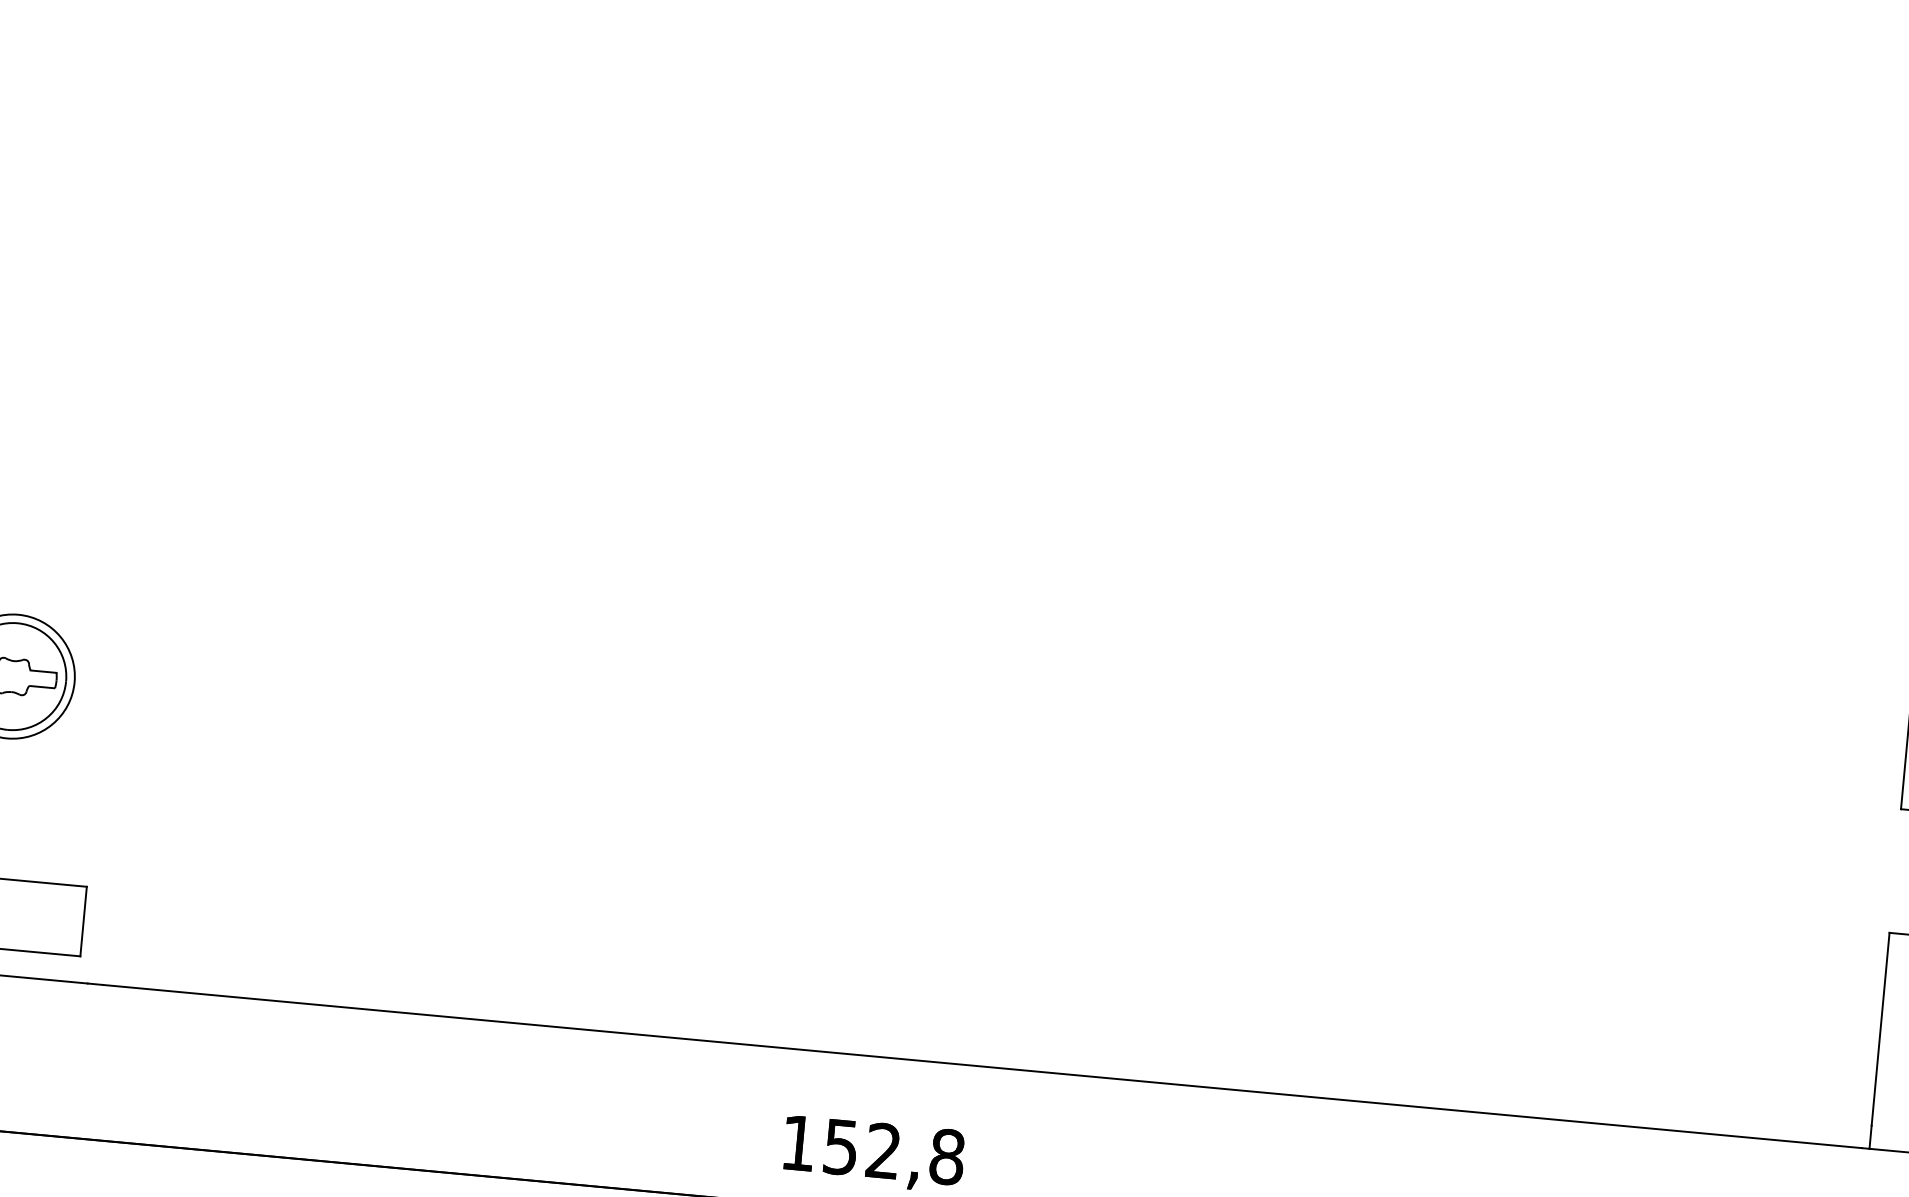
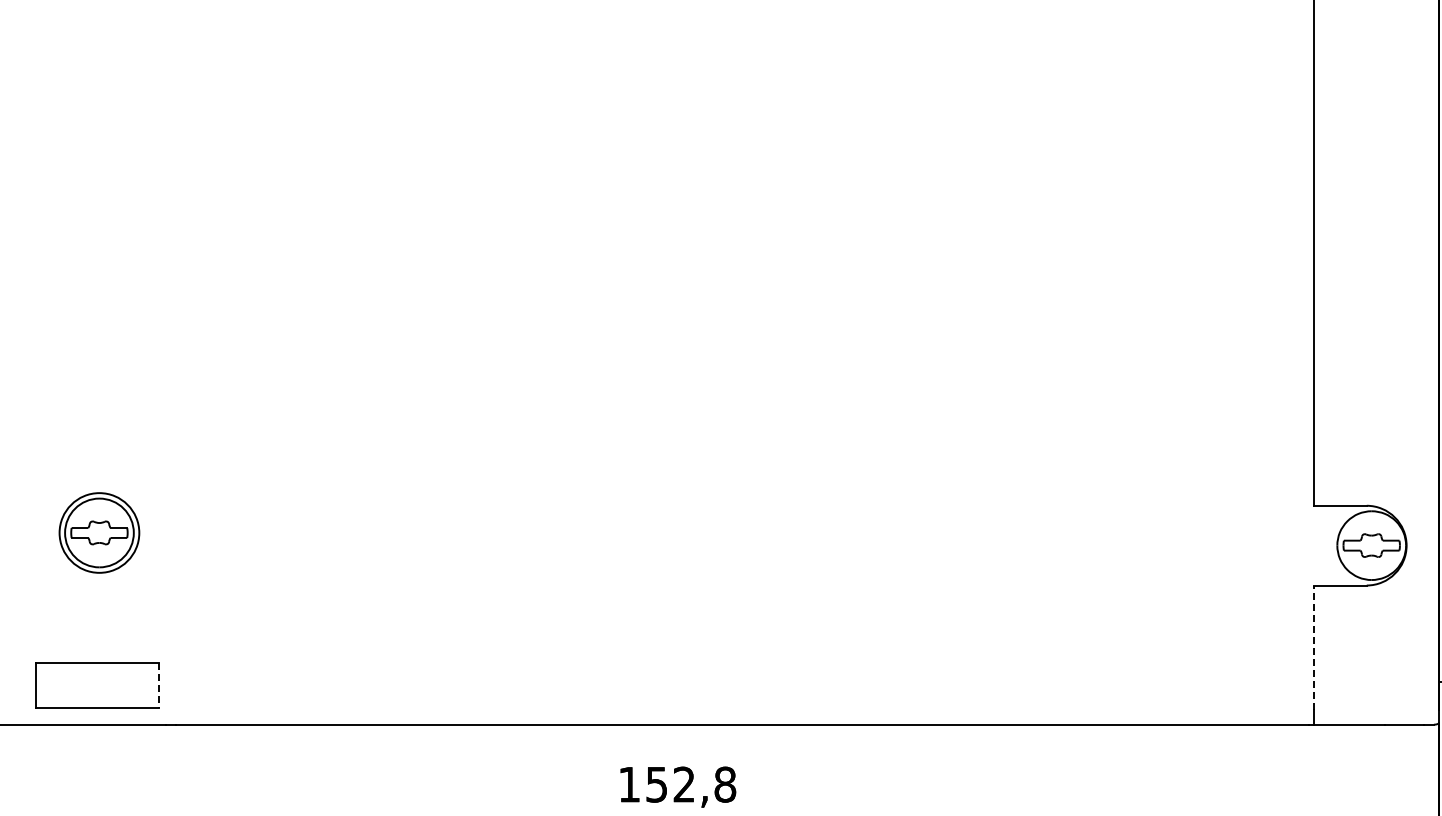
line: (83, 921) -> (159, 685), solid -> dashed
line: (1880, 1029) -> (1314, 647), solid -> dashed

